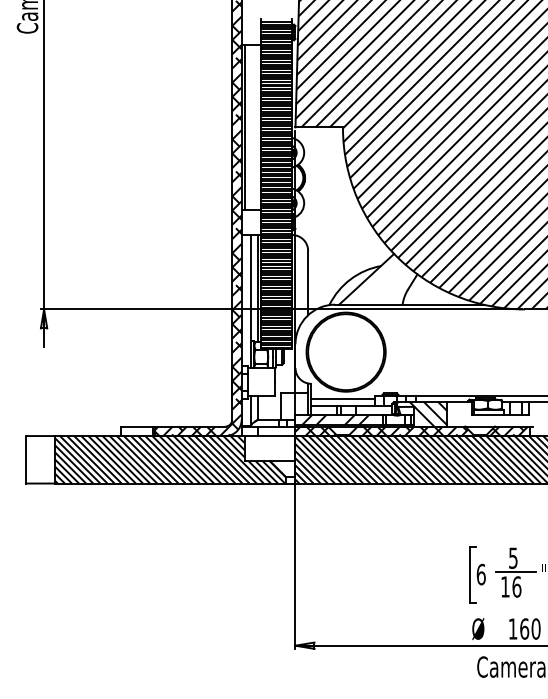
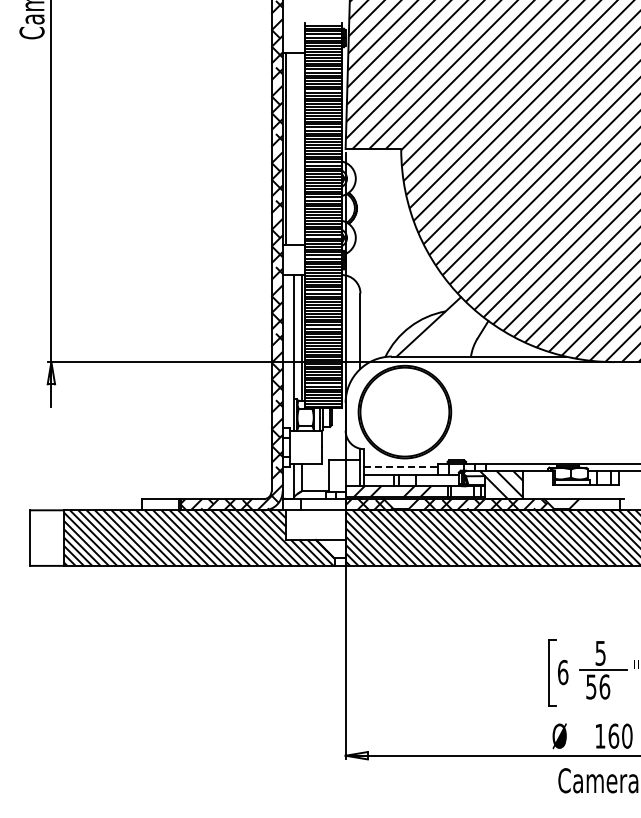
line: (343, 399) -> (401, 467), solid -> dashed
hatch: (508, 431) -> (595, 504), removed
text: (505, 586) -> (591, 686), 16 -> 56

